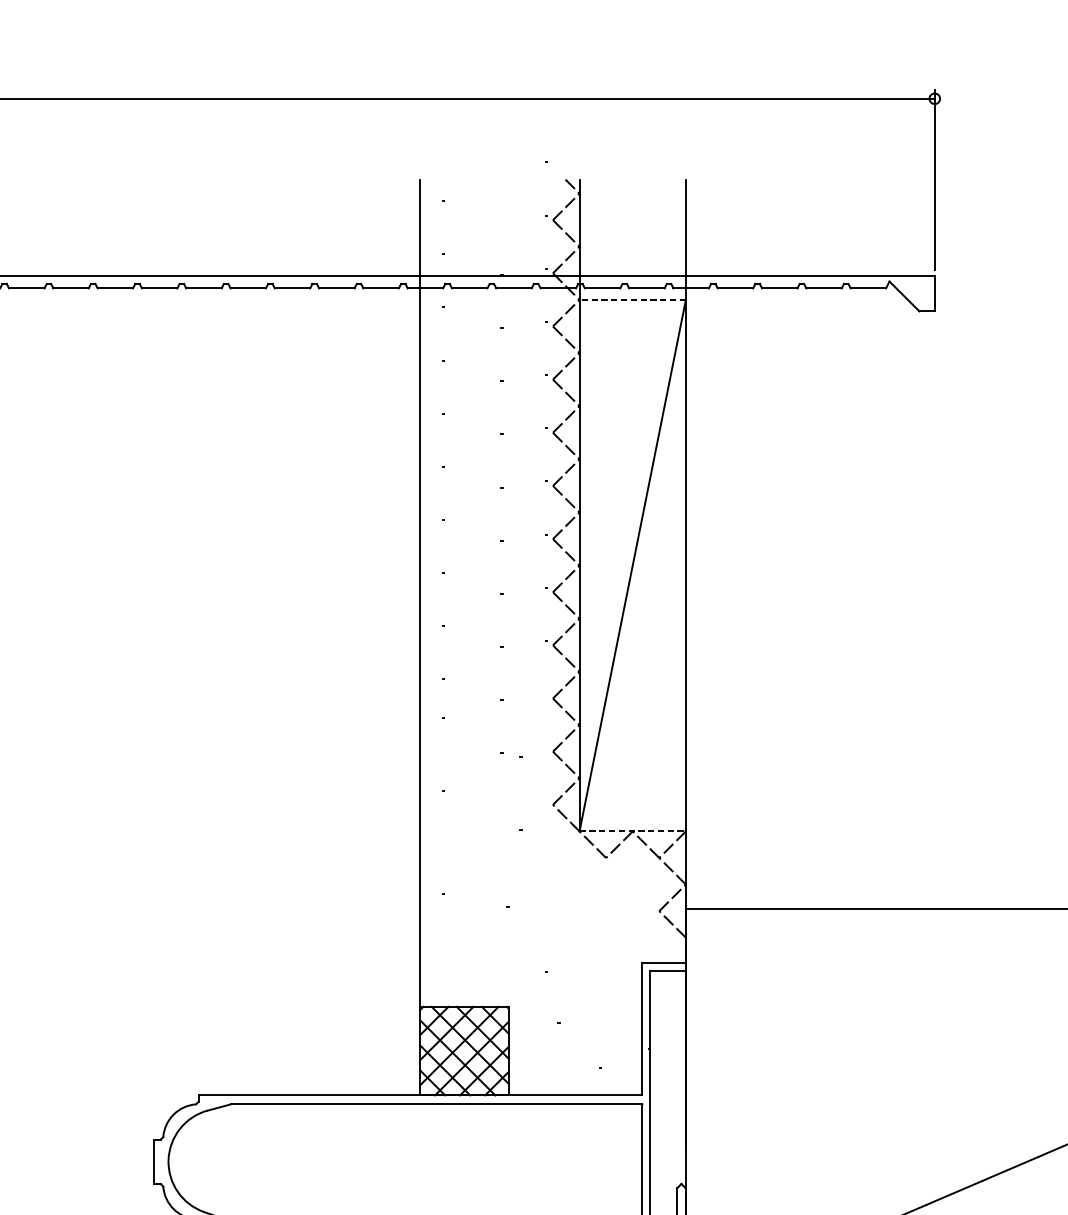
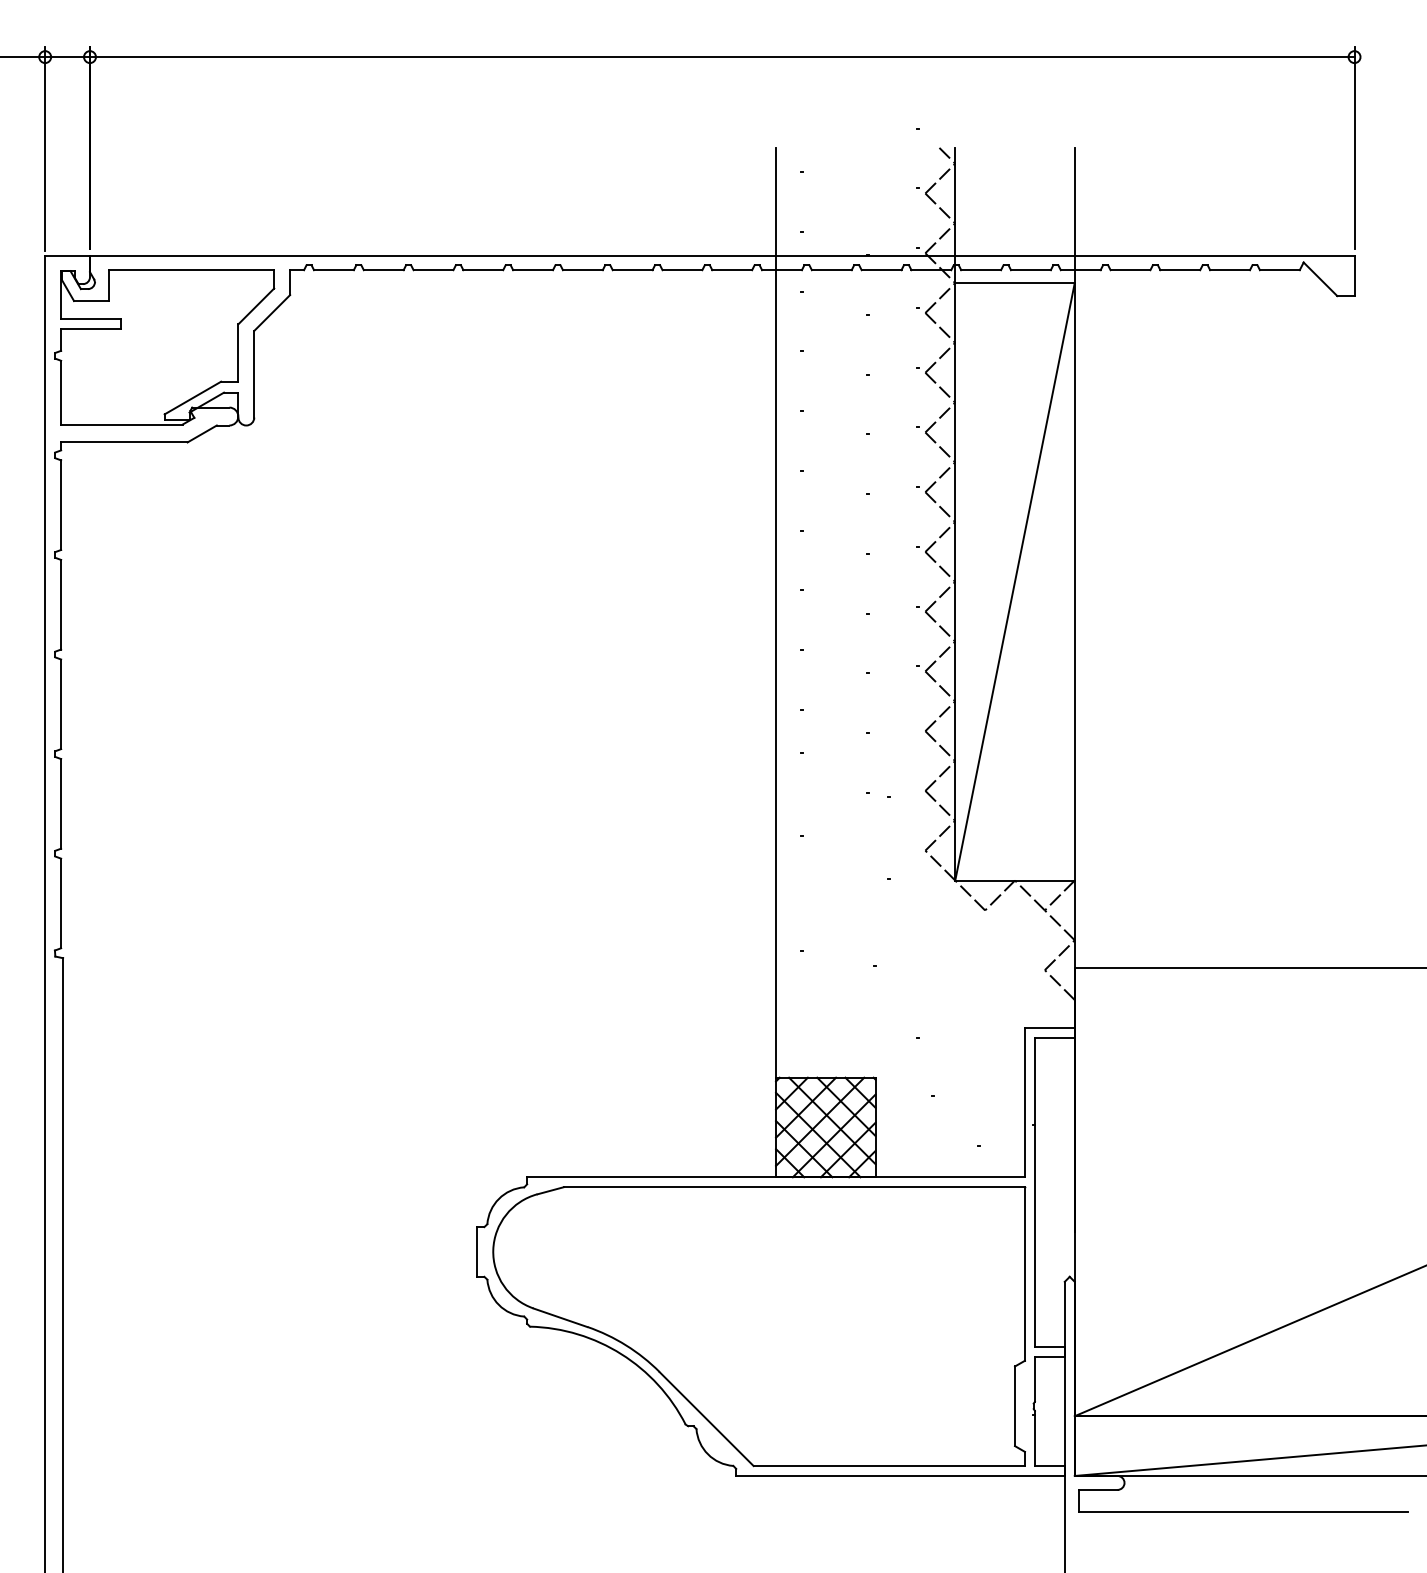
line: (633, 300) -> (1015, 283), dashed -> solid
line: (633, 831) -> (1015, 880), dashed -> solid

